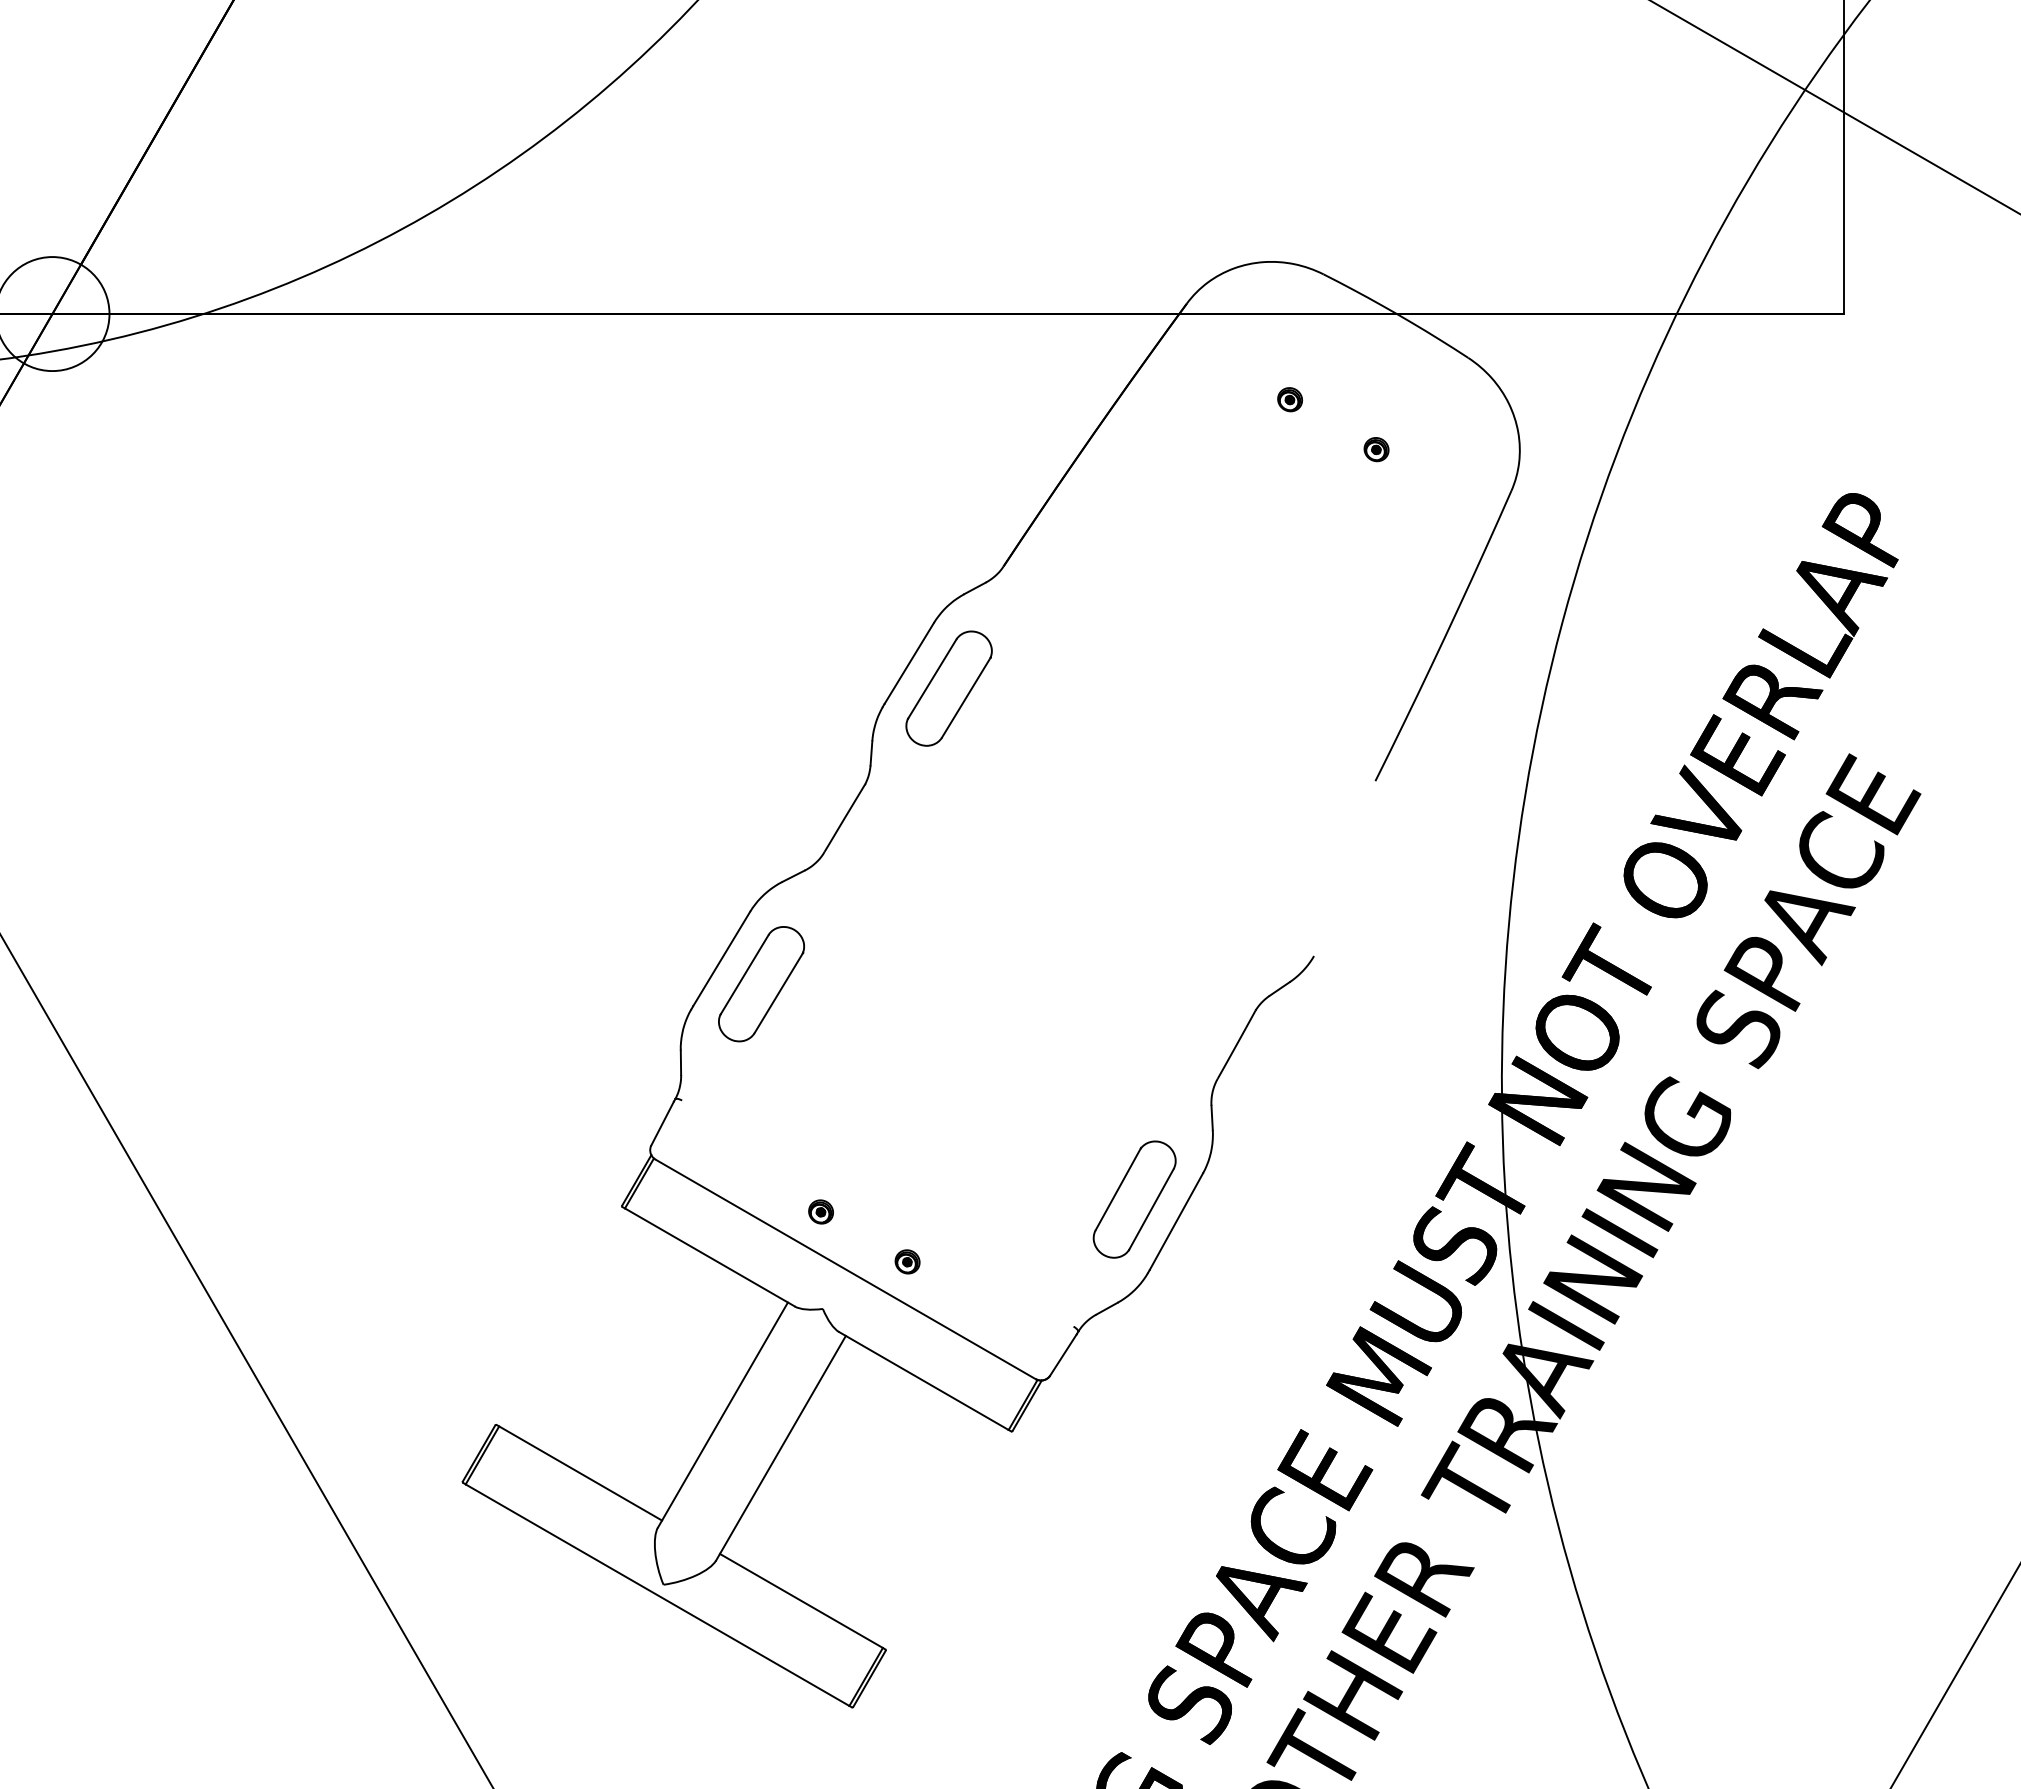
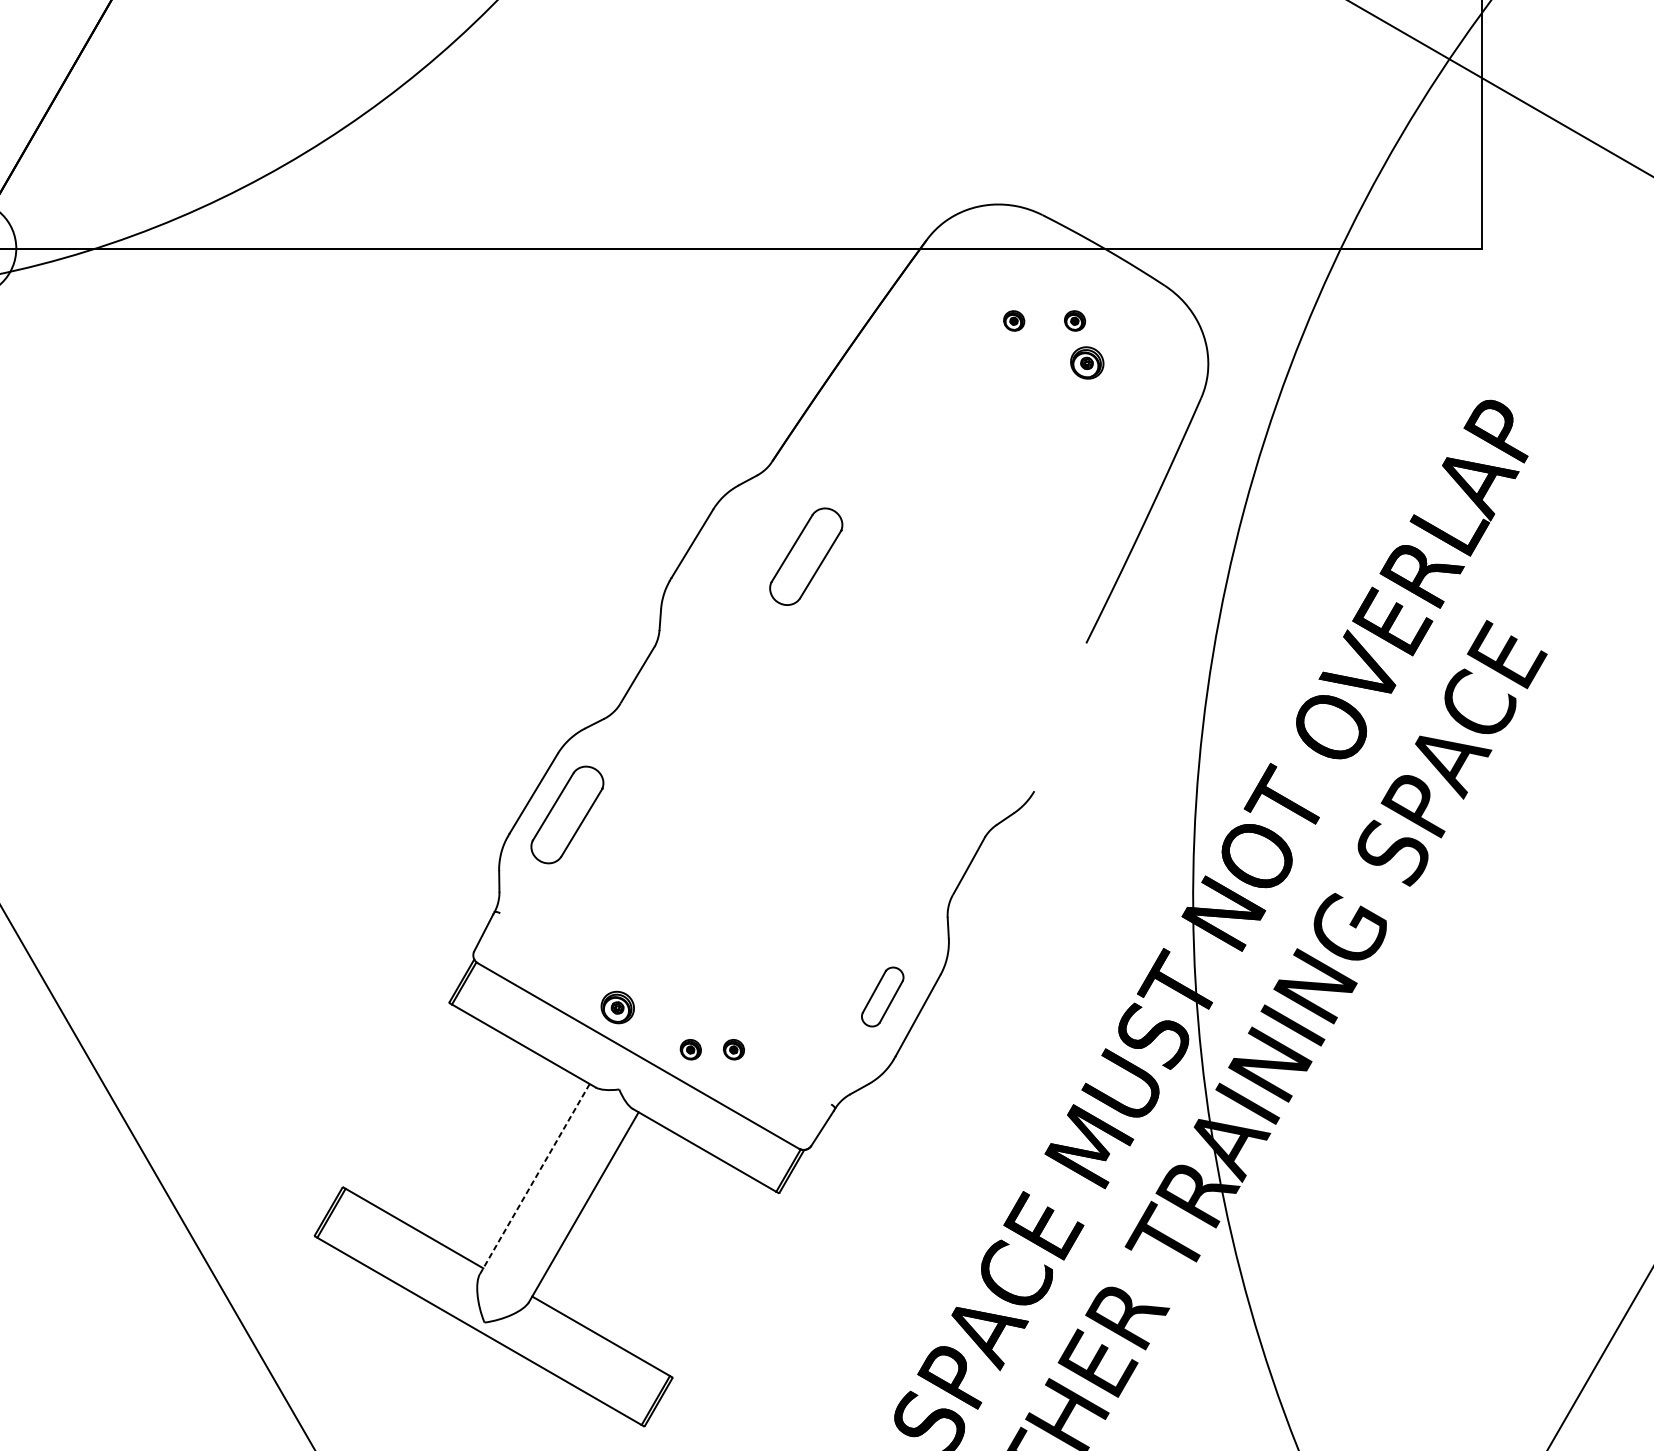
part: (1362, 399) -> (1075, 320), added
part: (1376, 449) -> (1087, 363), size x1.6
part: (948, 688) -> (805, 556), moved
part: (1134, 1199) -> (882, 996), size x0.6
part: (820, 1211) -> (617, 1007), size x1.6
part: (958, 1261) -> (733, 1049), added
line: (723, 1414) -> (535, 1178), solid -> dashed

